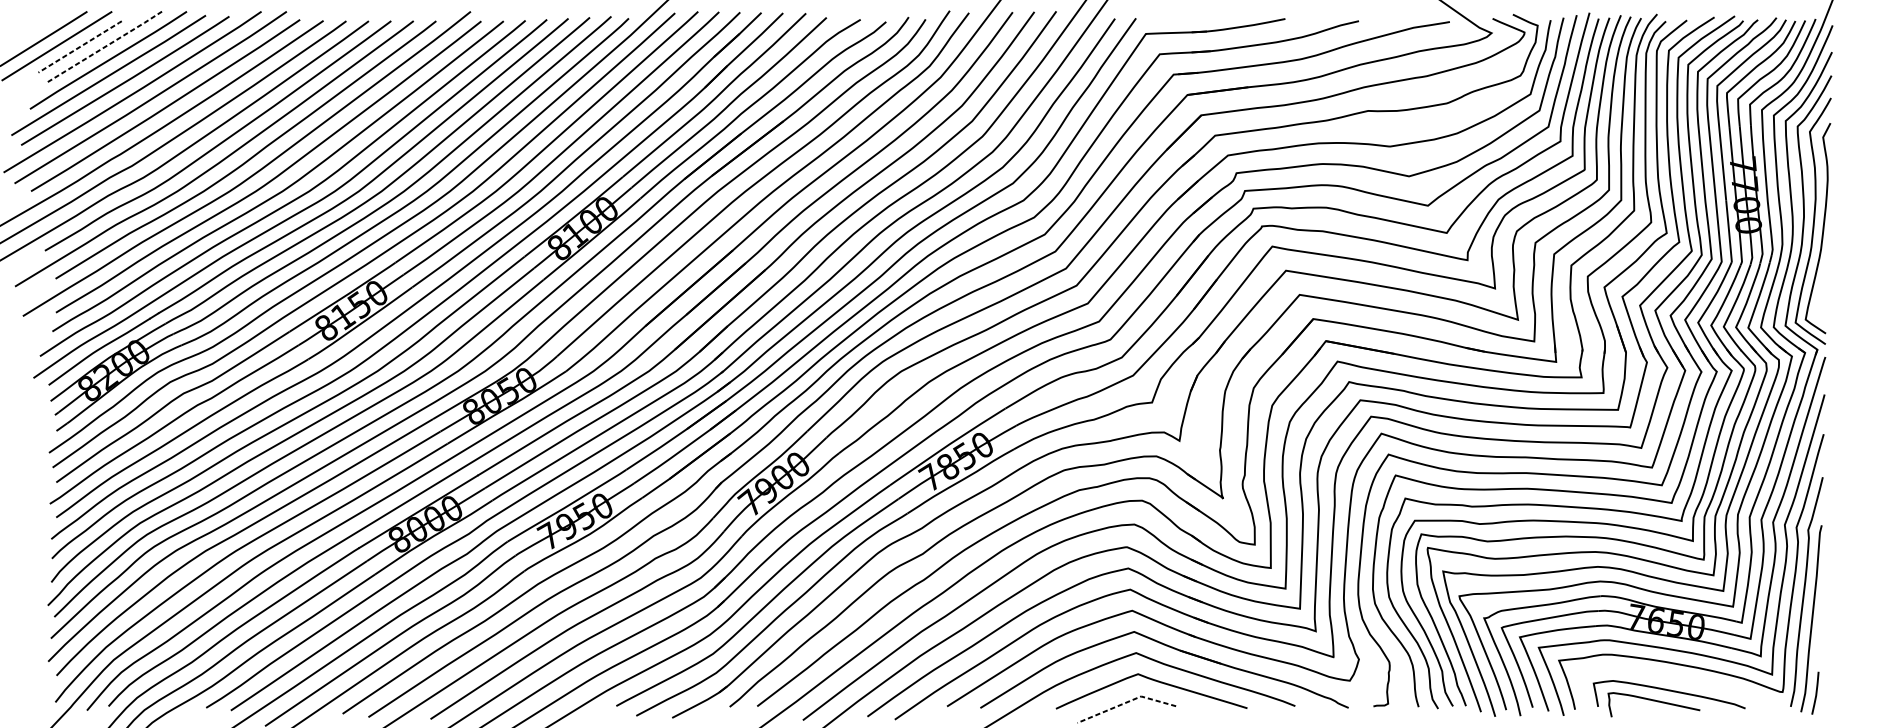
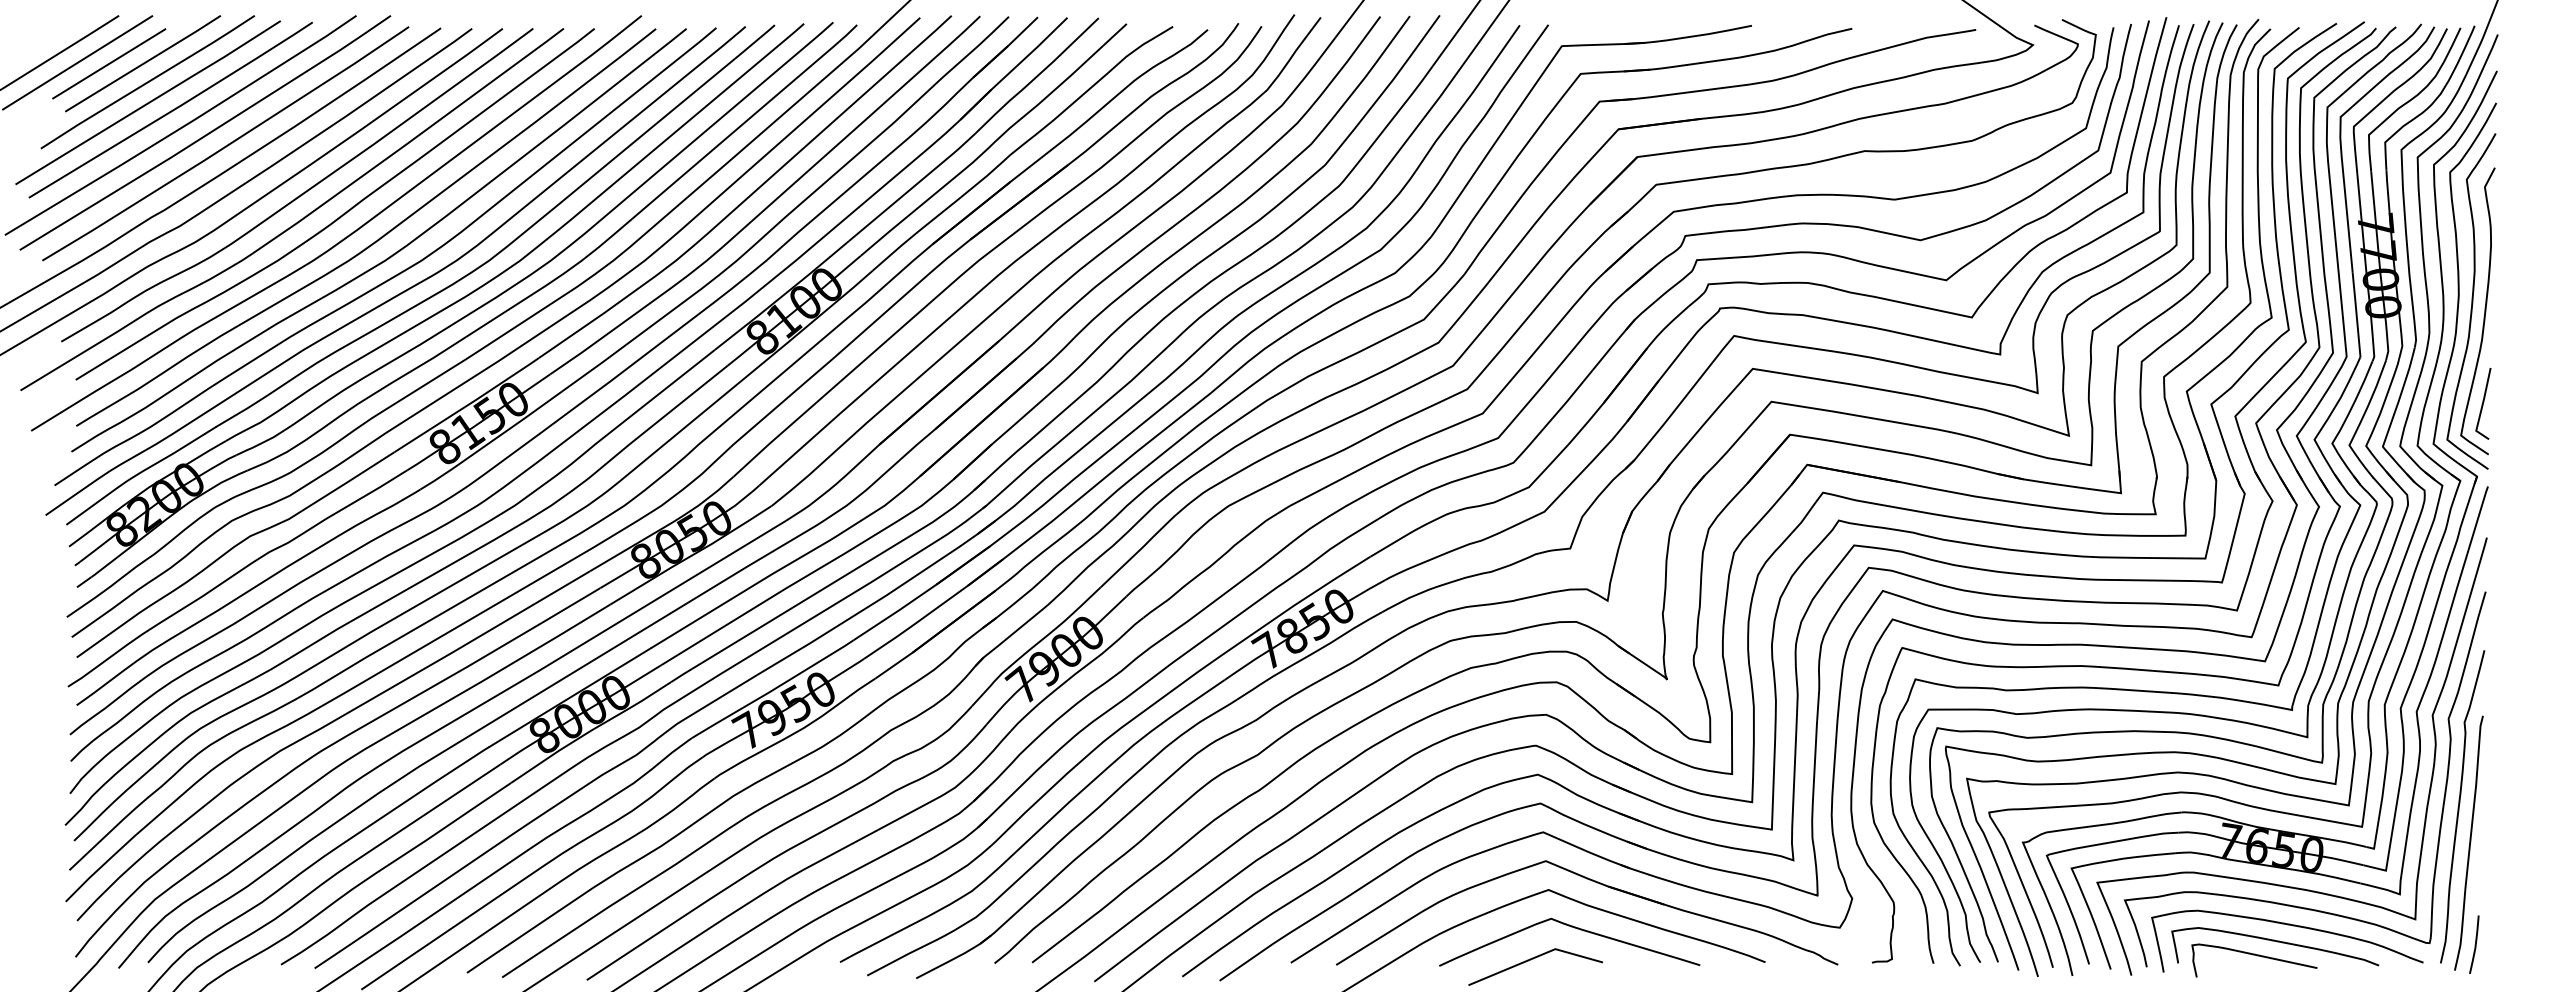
line: (80, 46) -> (109, 63), dashed -> solid
line: (105, 46) -> (143, 63), dashed -> solid
line: (1822, 296) -> (2483, 403), added
curve: (1682, 679) -> (2292, 926), added
line: (1126, 702) -> (1535, 957), dashed -> solid

